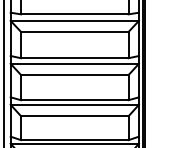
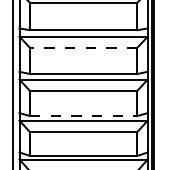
line: (74, 31) -> (83, 47), solid -> dashed
line: (74, 99) -> (83, 115), solid -> dashed

